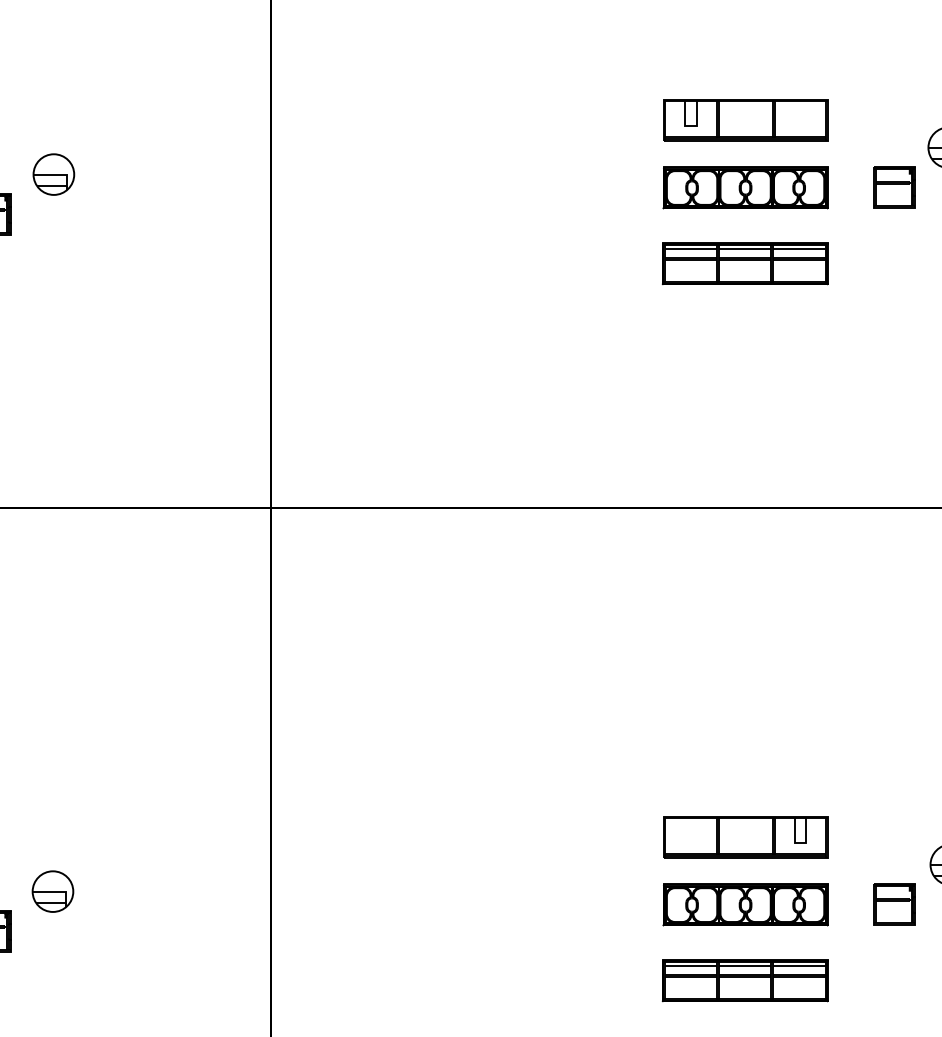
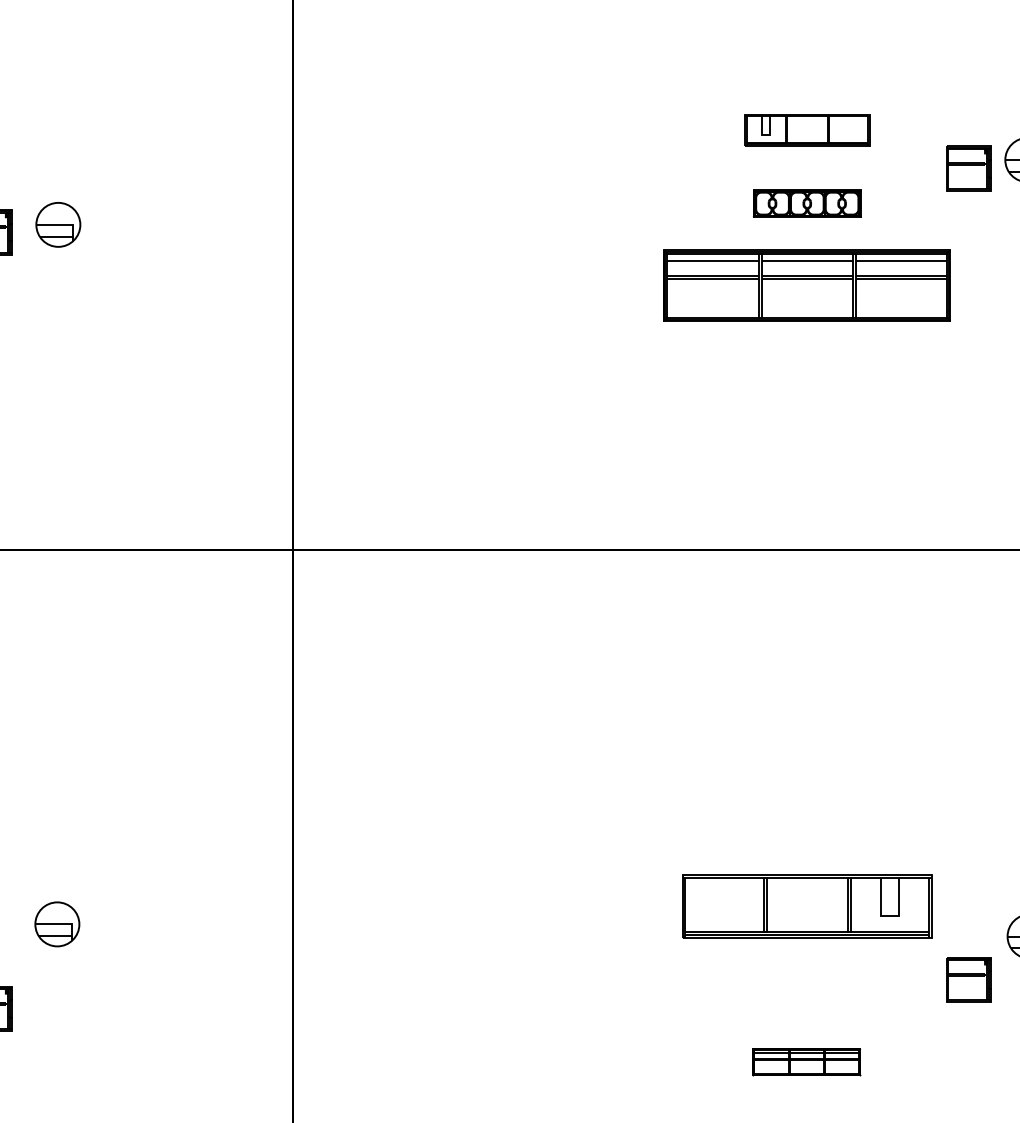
part: (745, 120) -> (807, 130), size x0.7
part: (53, 174) -> (57, 224), moved
part: (745, 187) -> (807, 203), size x0.6
part: (894, 187) -> (968, 168), moved
part: (744, 263) -> (806, 285), size x1.6
part: (745, 837) -> (807, 906), size x1.4
part: (52, 891) -> (56, 924), moved
part: (745, 904) -> (807, 979), removed
part: (744, 980) -> (806, 1061), size x0.6

